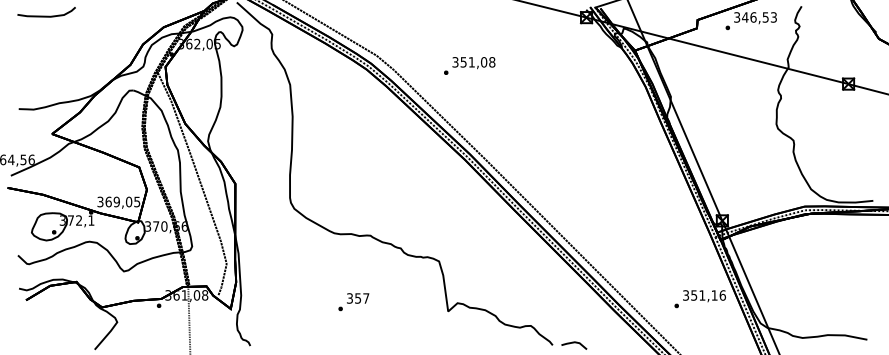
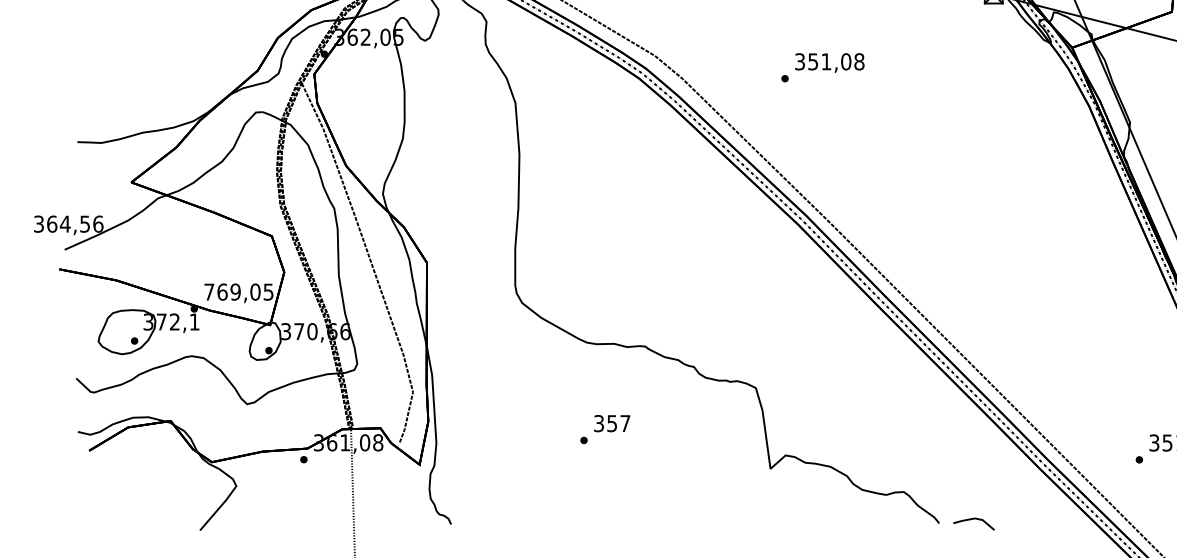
text: (469, 65) -> (822, 66), moved
text: (100, 201) -> (209, 291), 369,05 -> 769,05
text: (353, 302) -> (604, 430), moved

